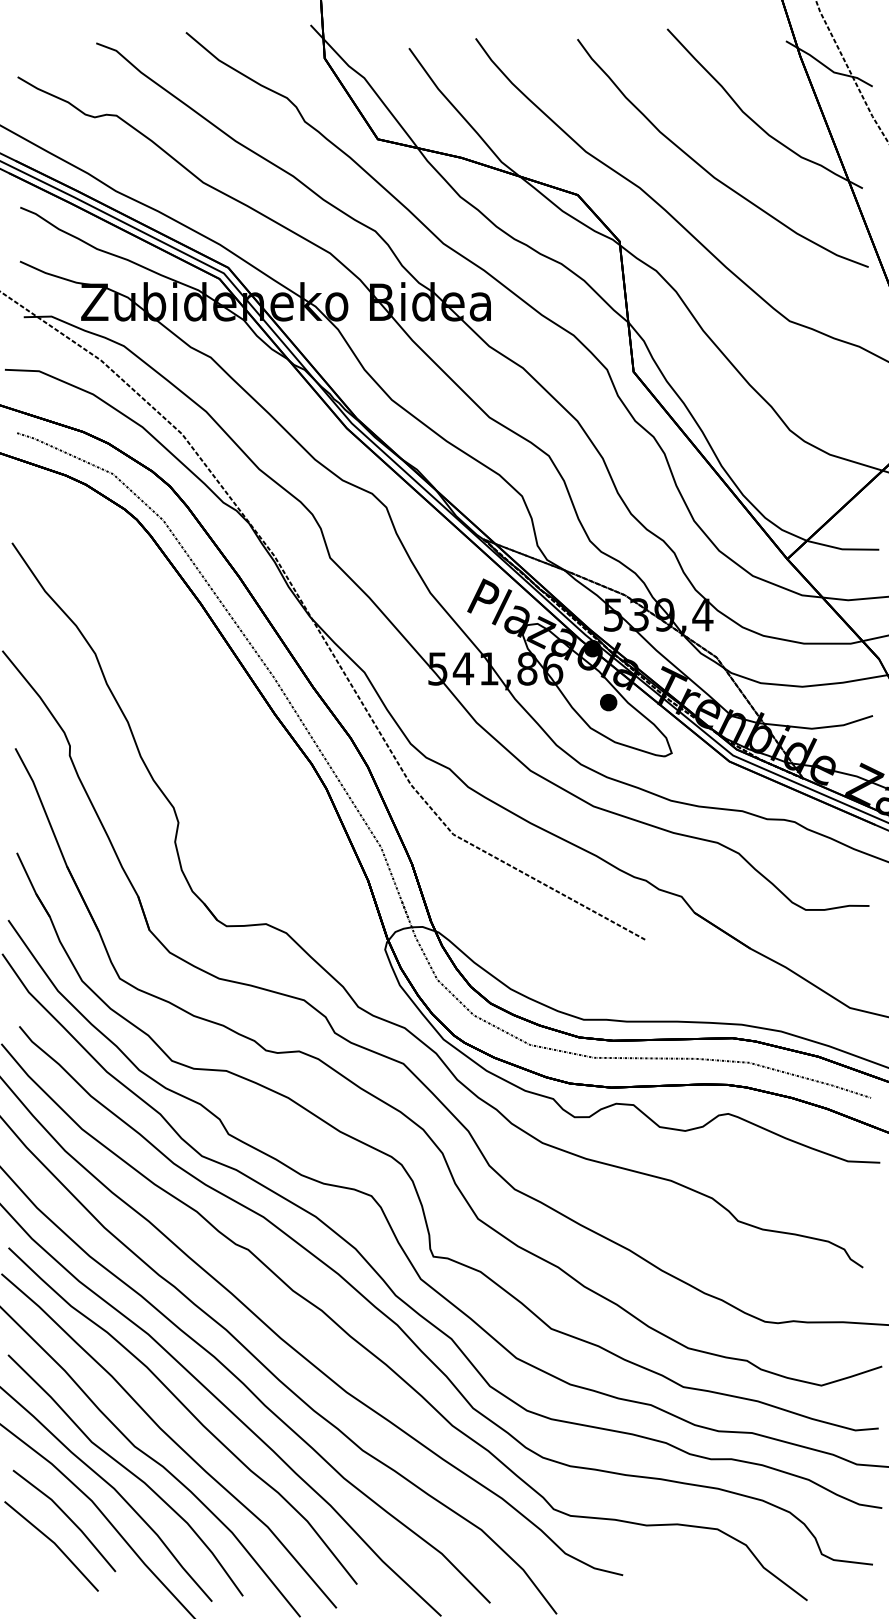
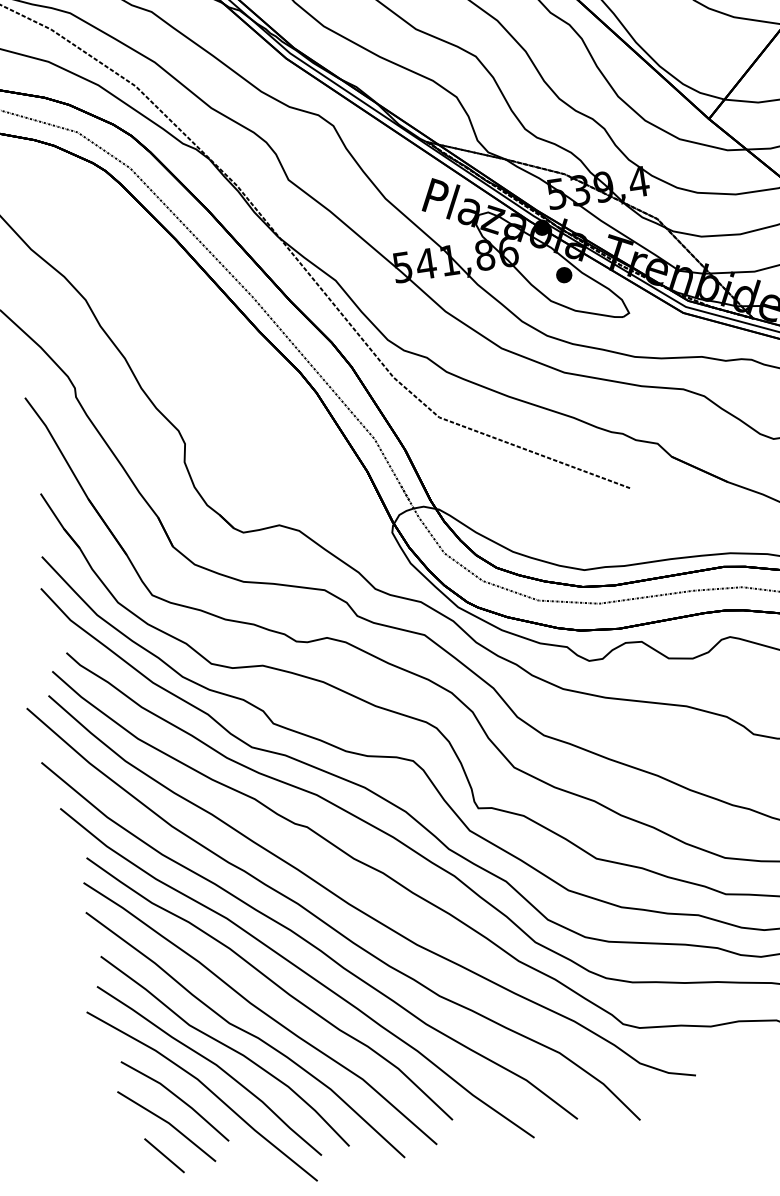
line: (44, 1576) -> (164, 1155), added

